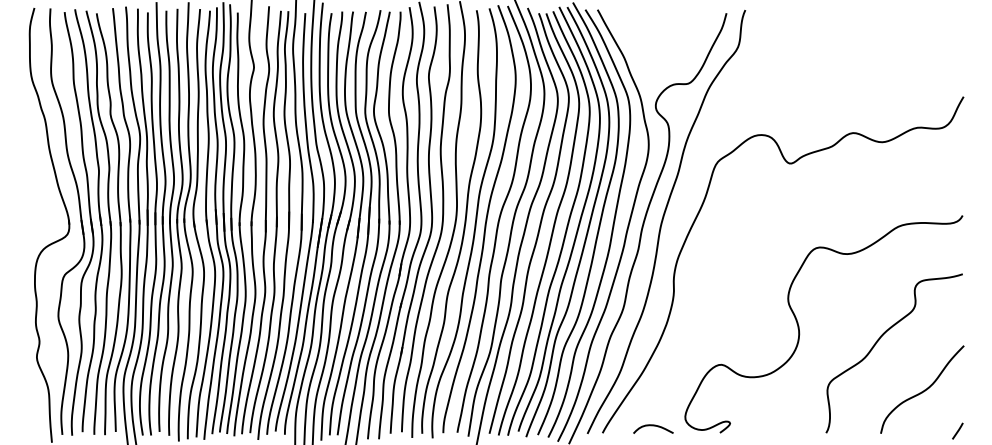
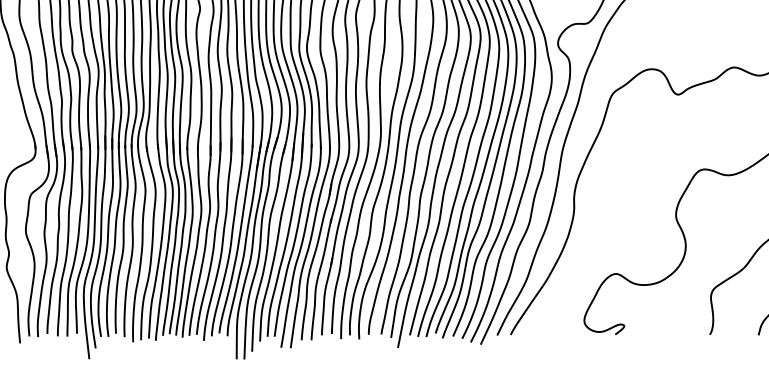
curve: (653, 426) -> (556, 328), removed

